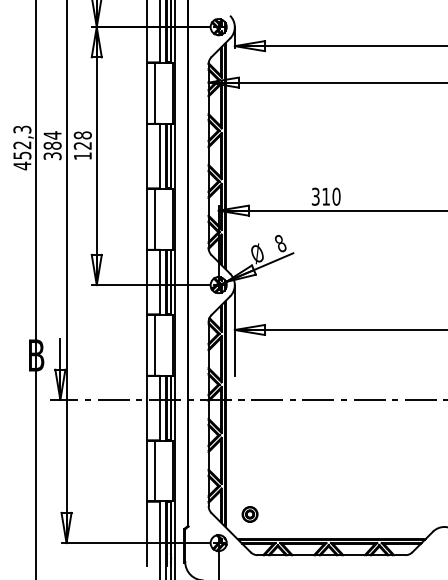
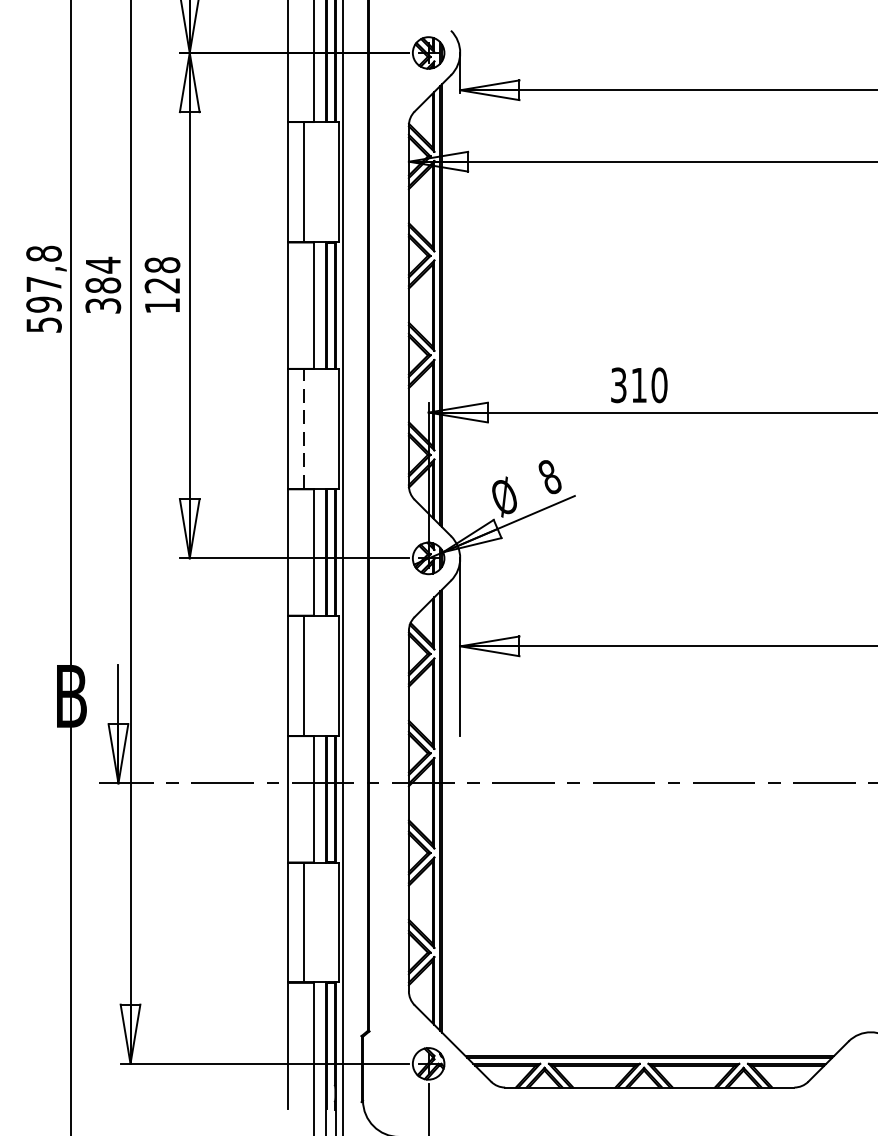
text: (22, 147) -> (44, 288), 452,3 -> 597,8
line: (154, 218) -> (302, 427), solid -> dashed
part: (249, 514) -> (488, 1007), removed

